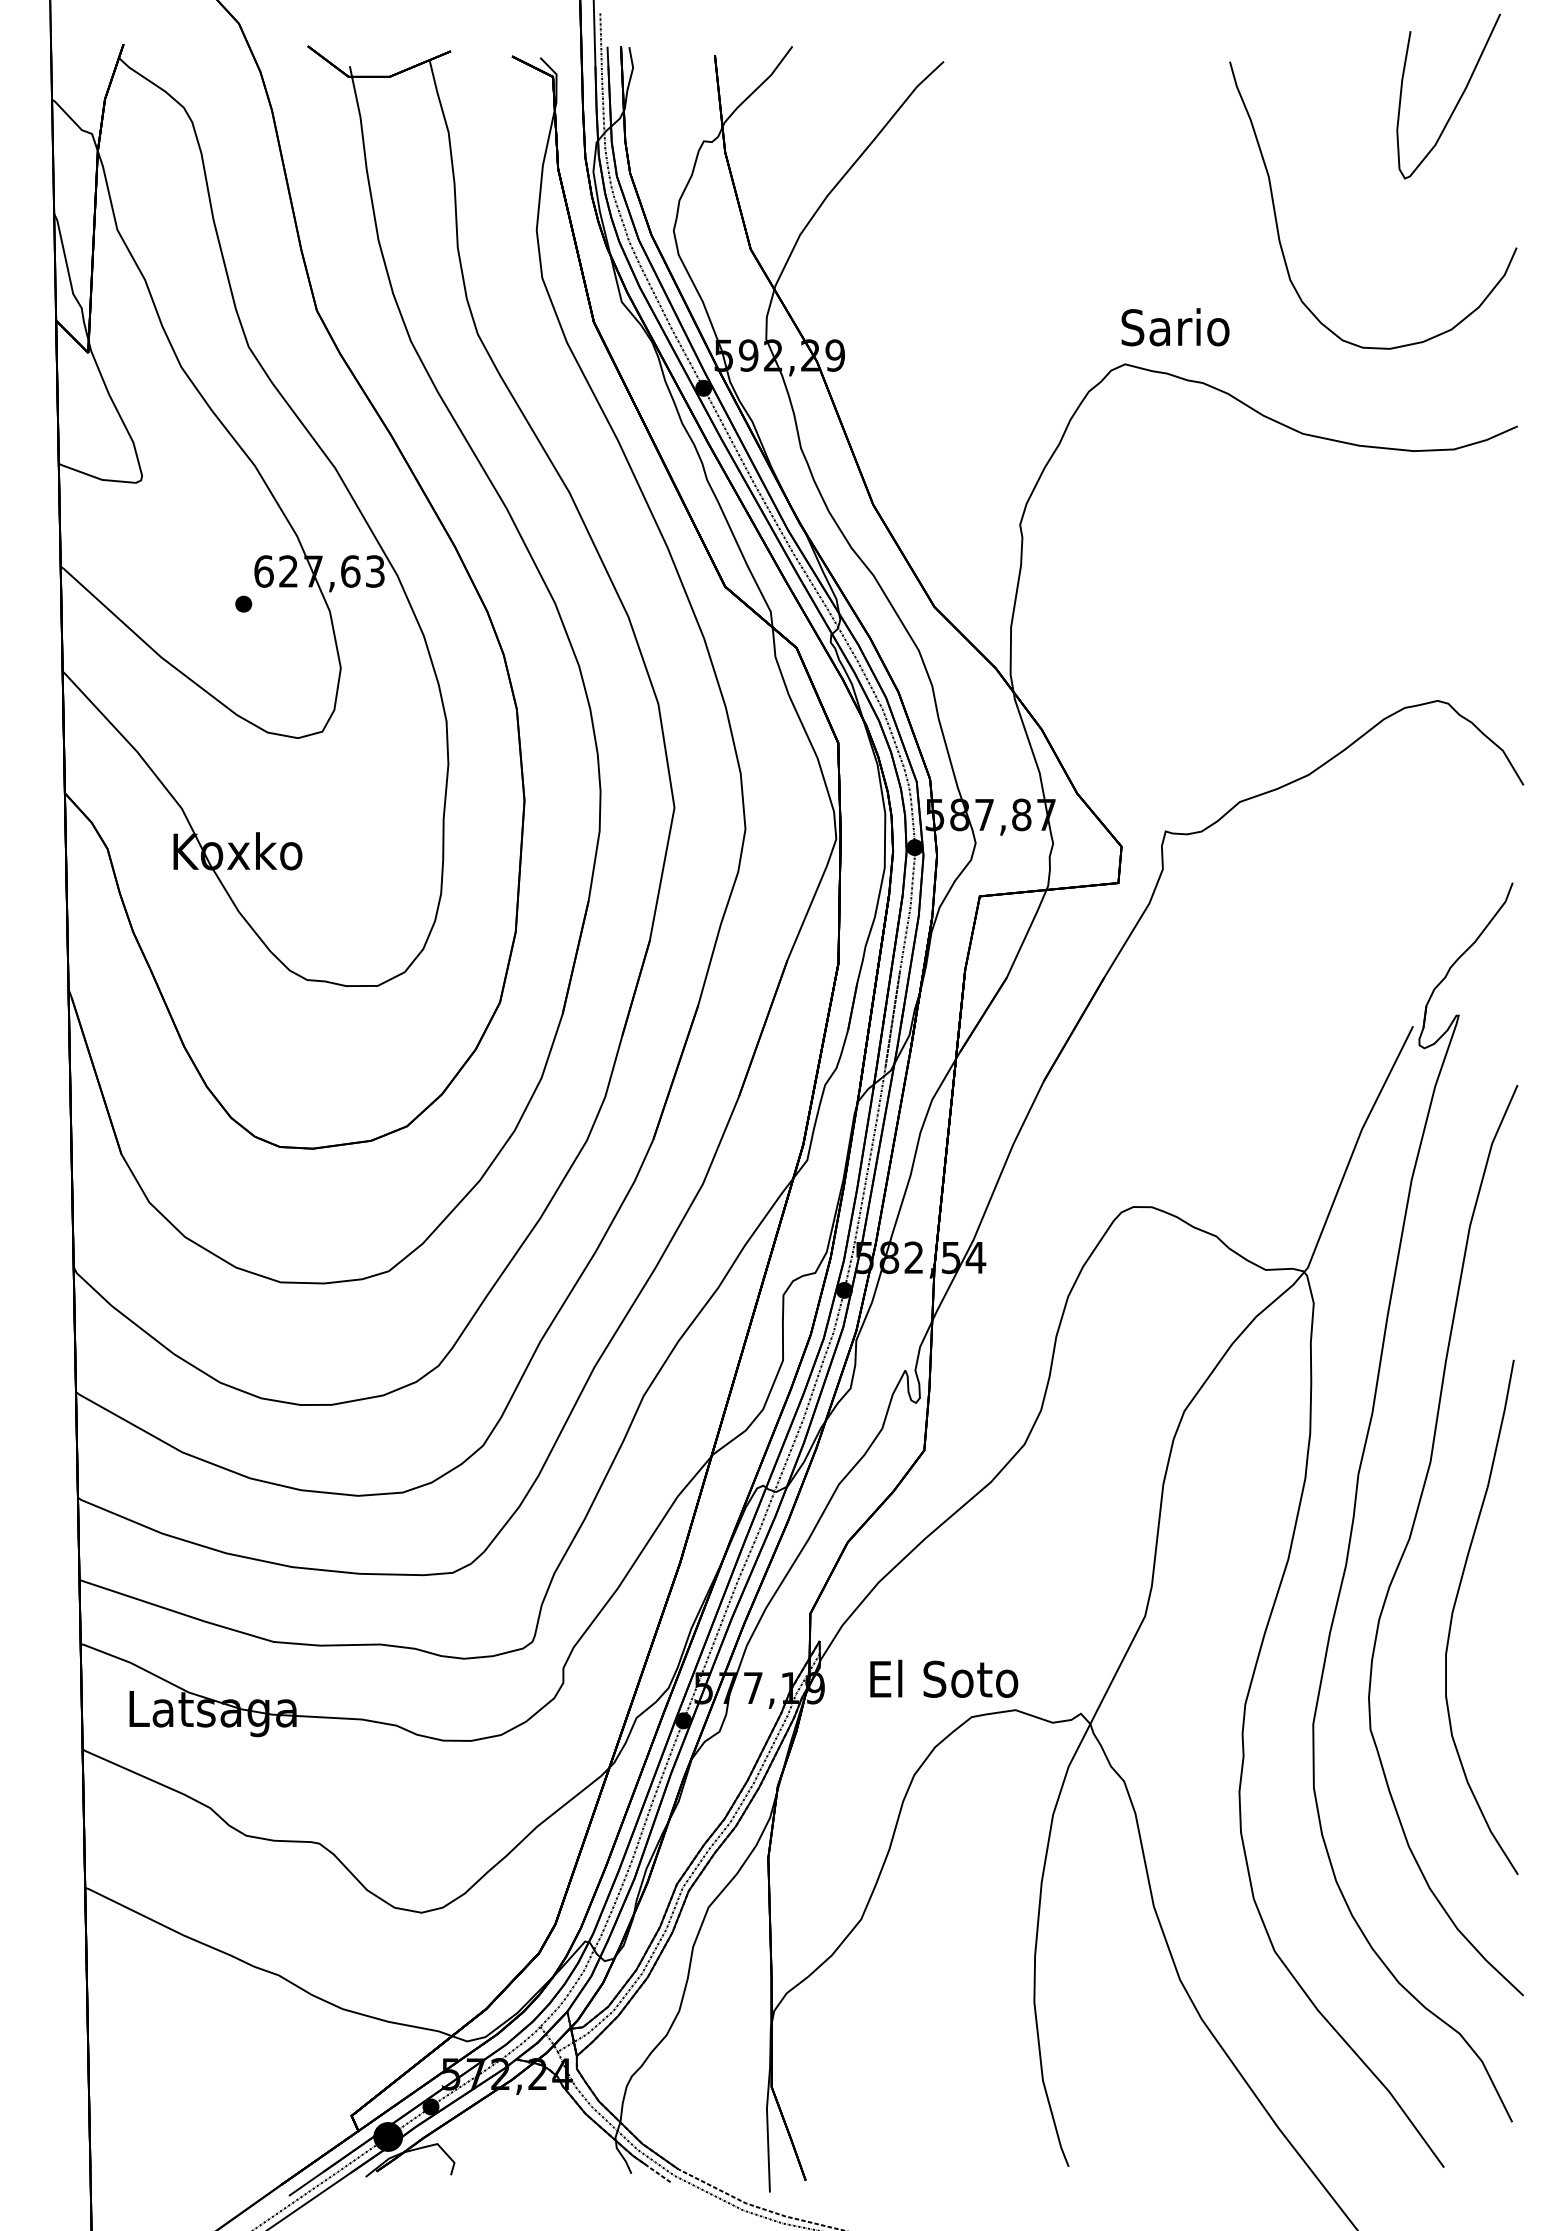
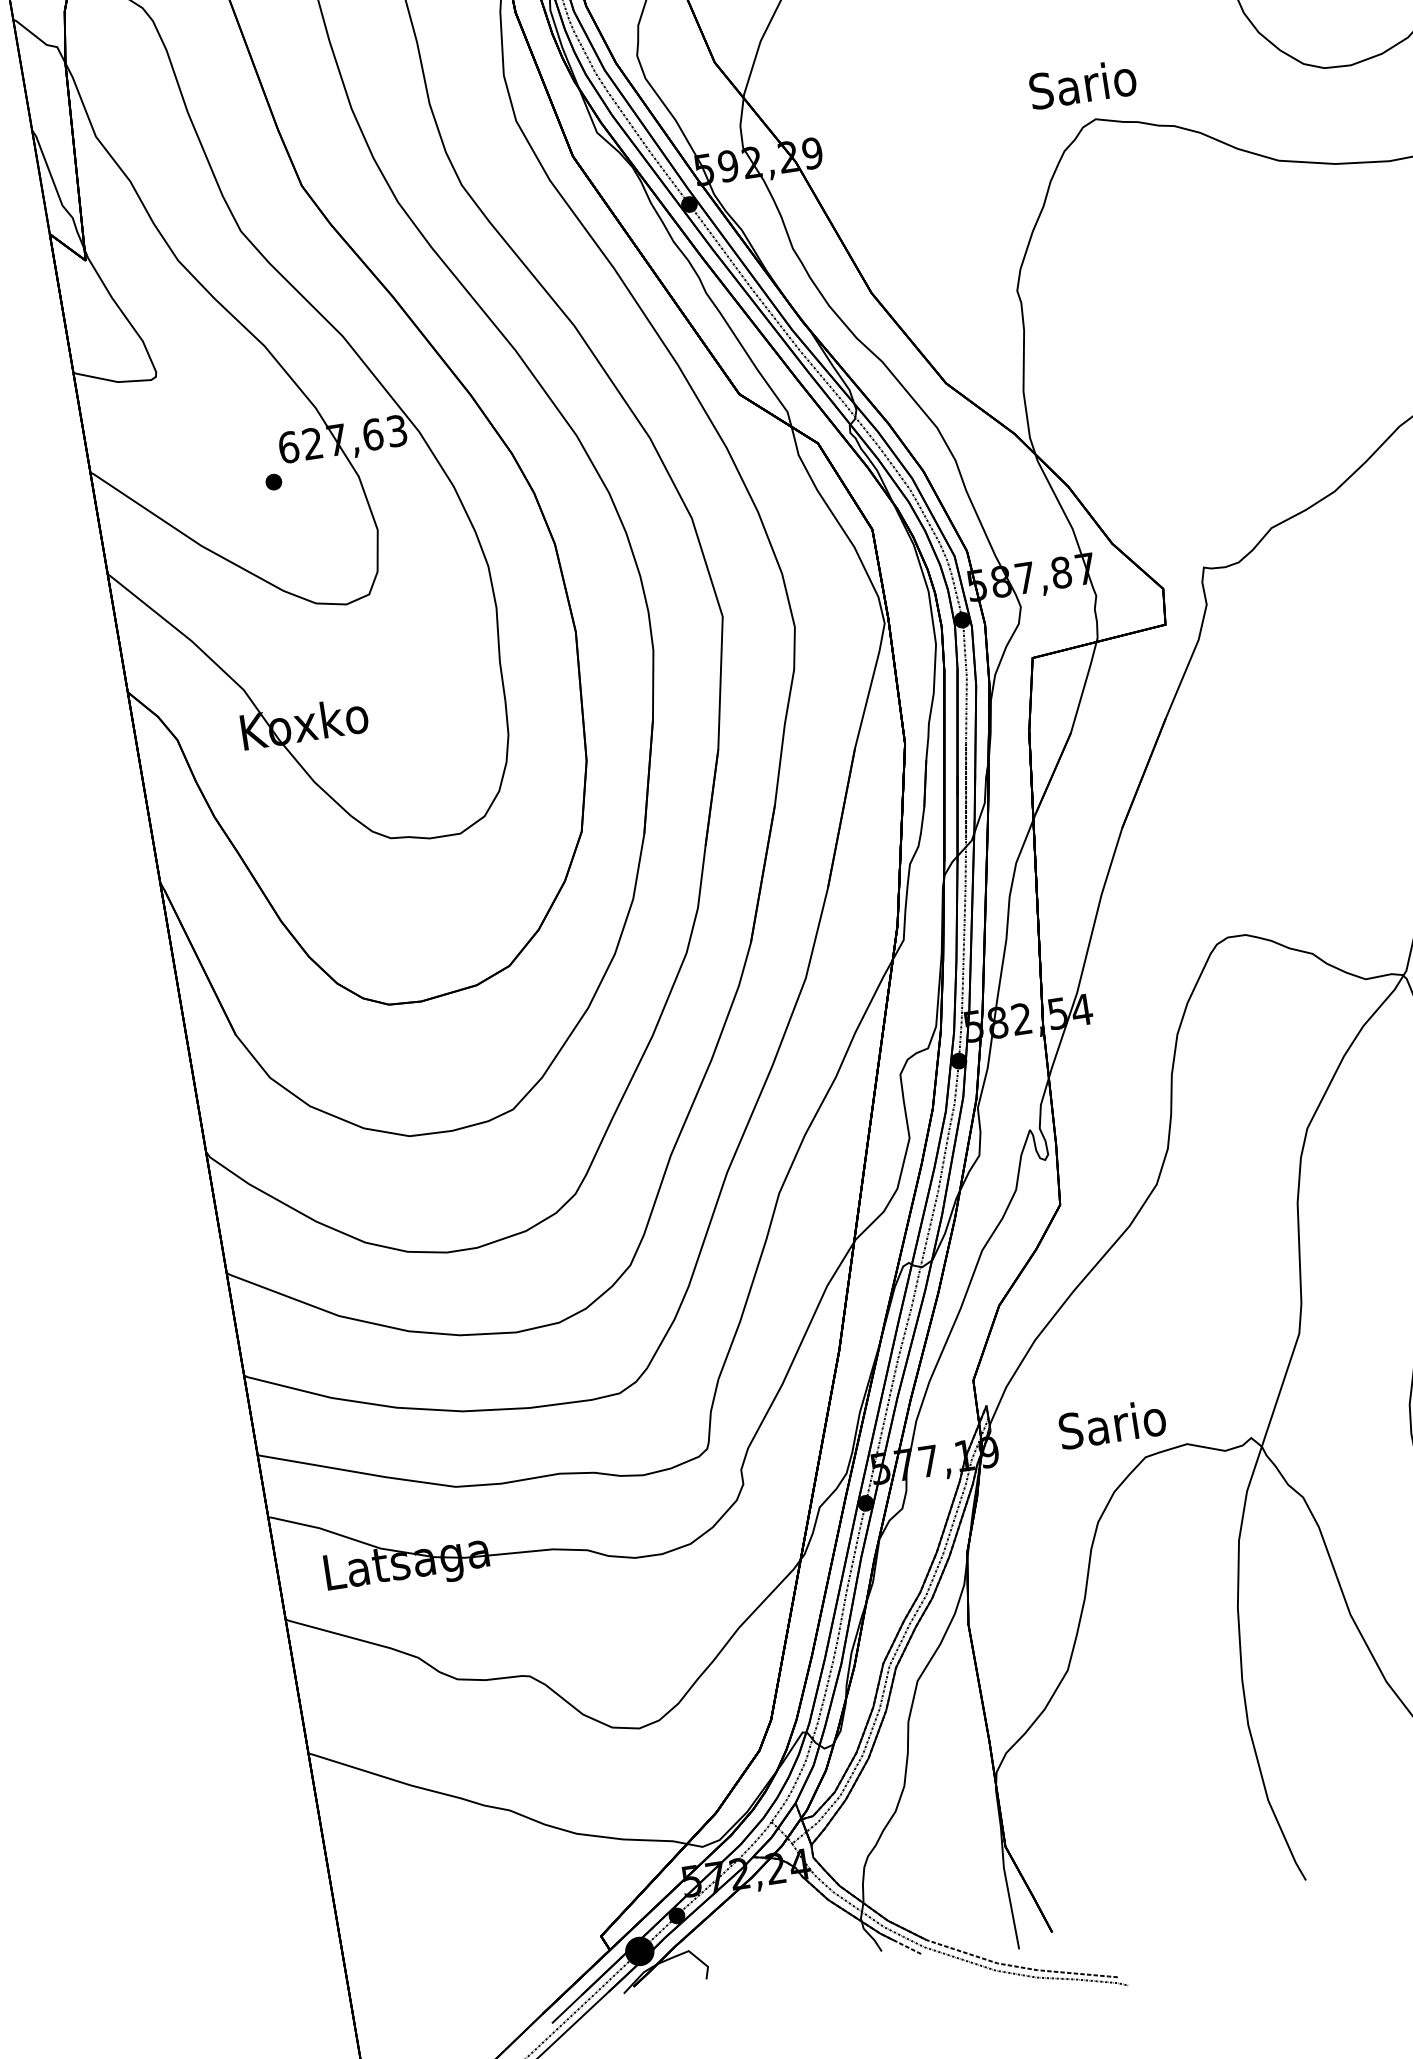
text: (1175, 327) -> (1082, 84), moved
text: (944, 1678) -> (1113, 1423), El Soto -> Sario

